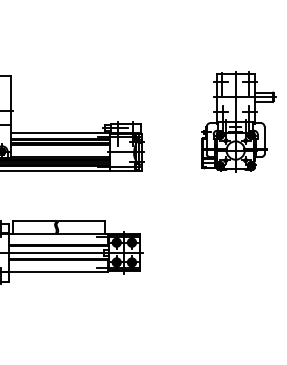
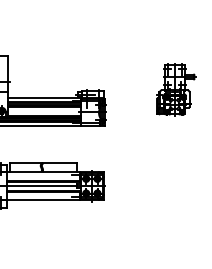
part: (238, 121) -> (176, 89), size x0.7

